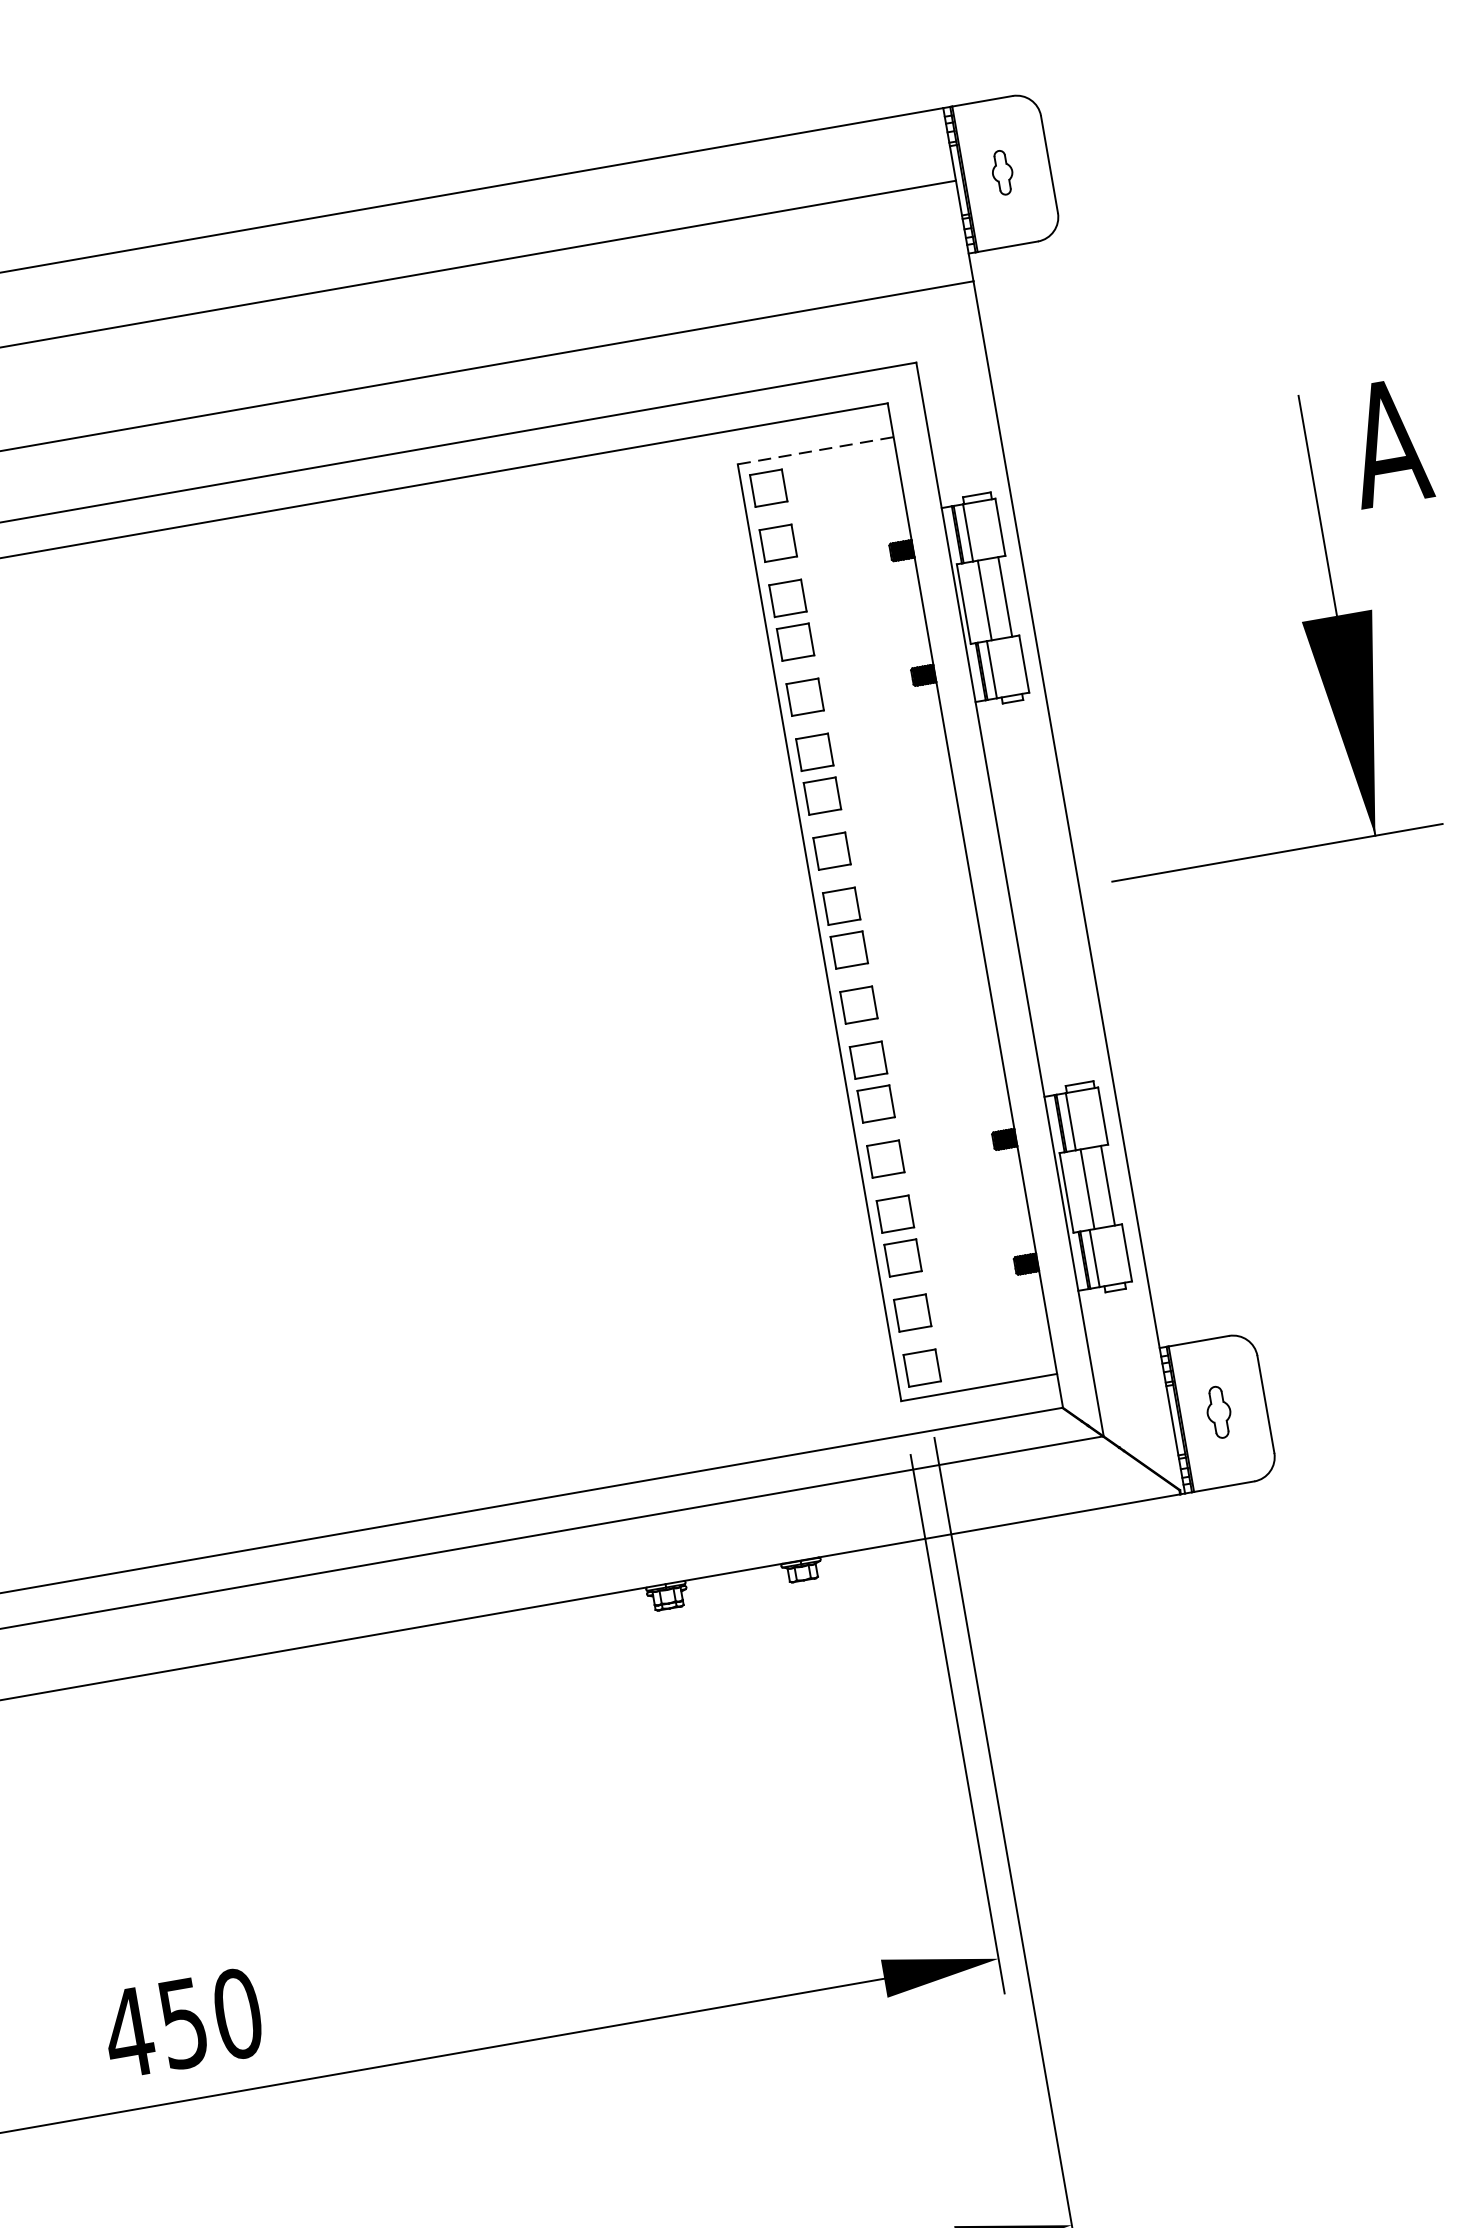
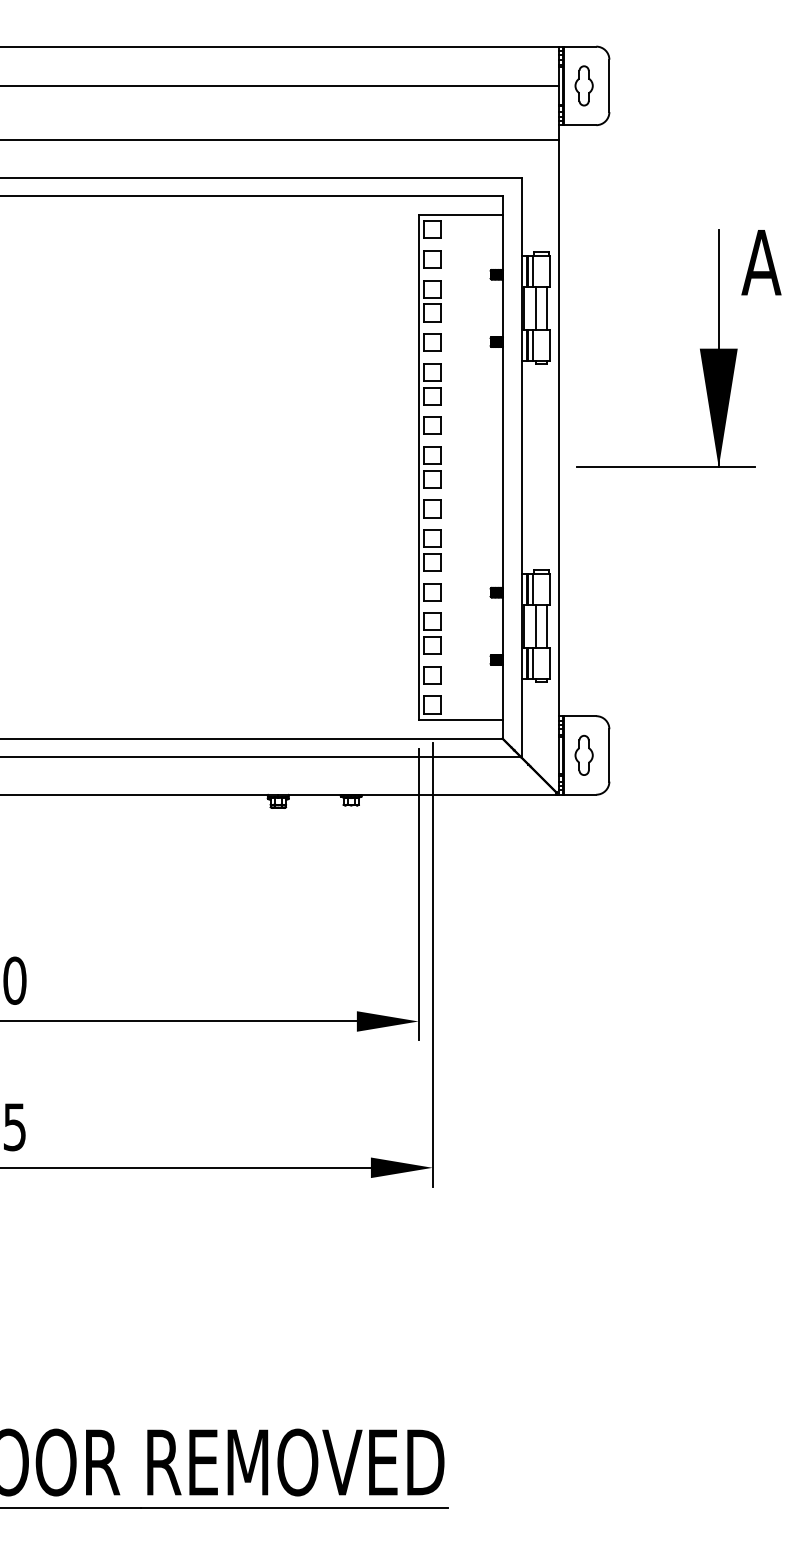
part: (1001, 172) -> (583, 85), size x1.67
line: (817, 450) -> (461, 214), dashed -> solid
part: (1217, 1411) -> (583, 754), size x1.43

